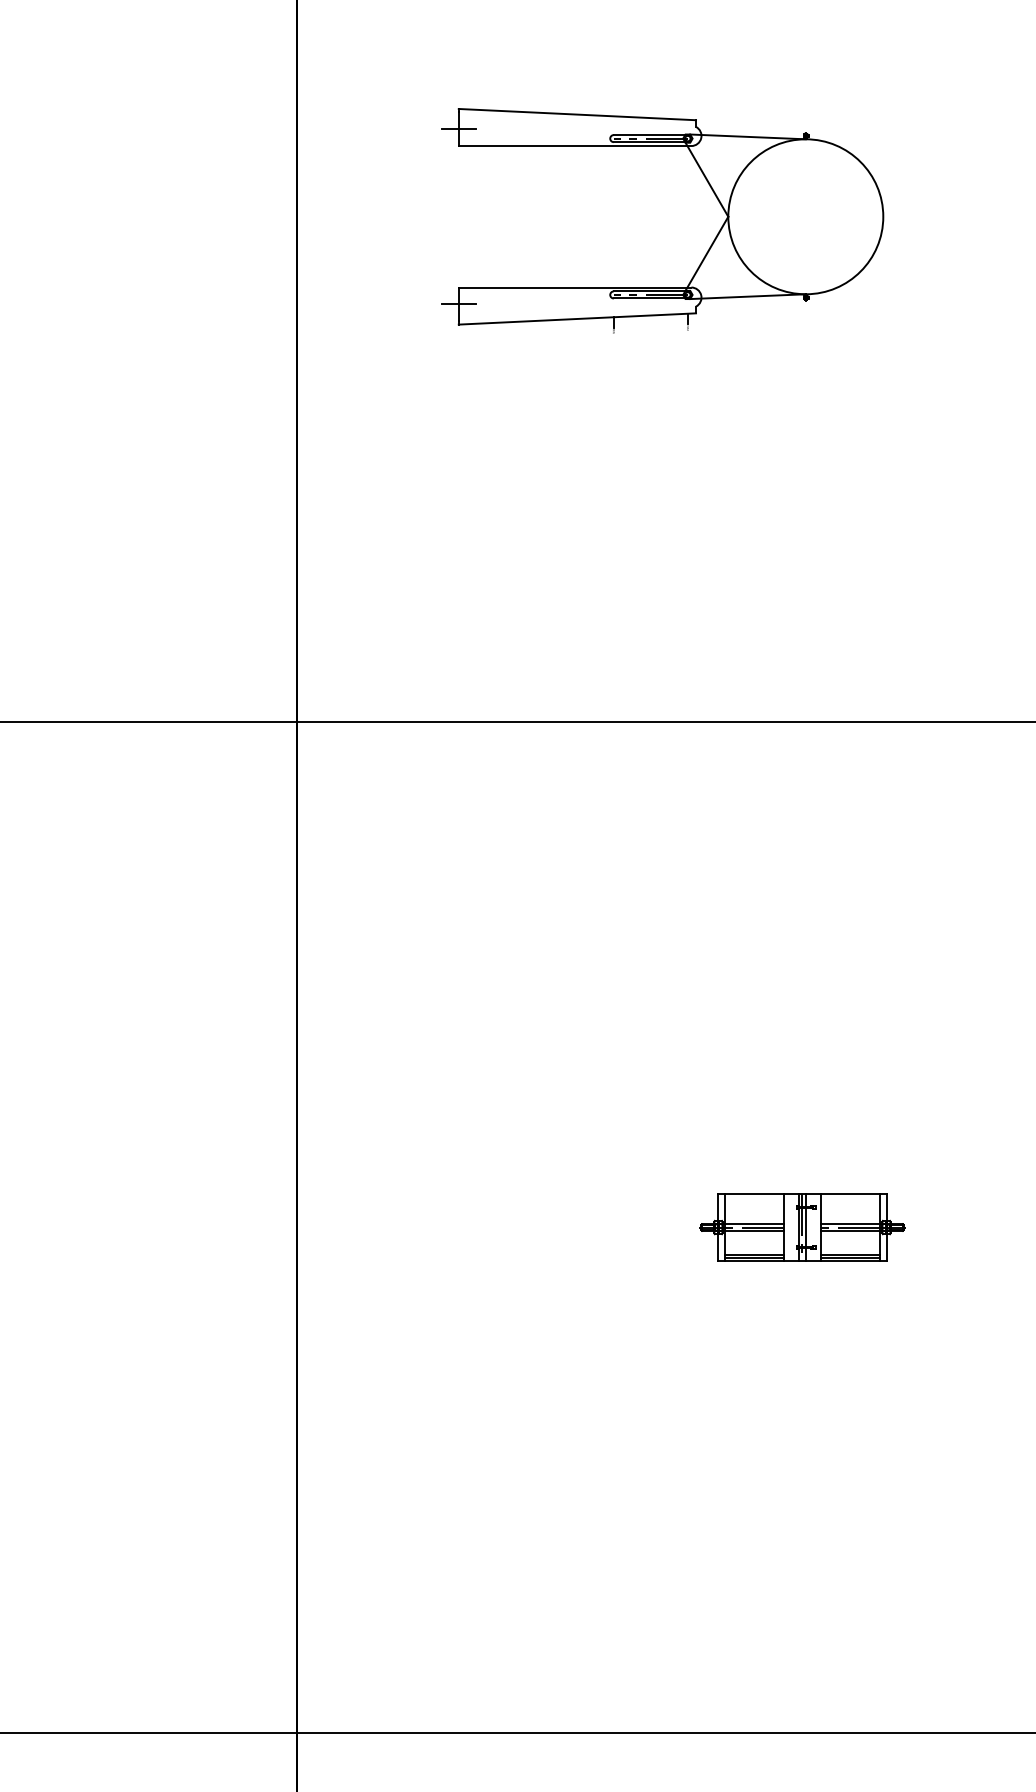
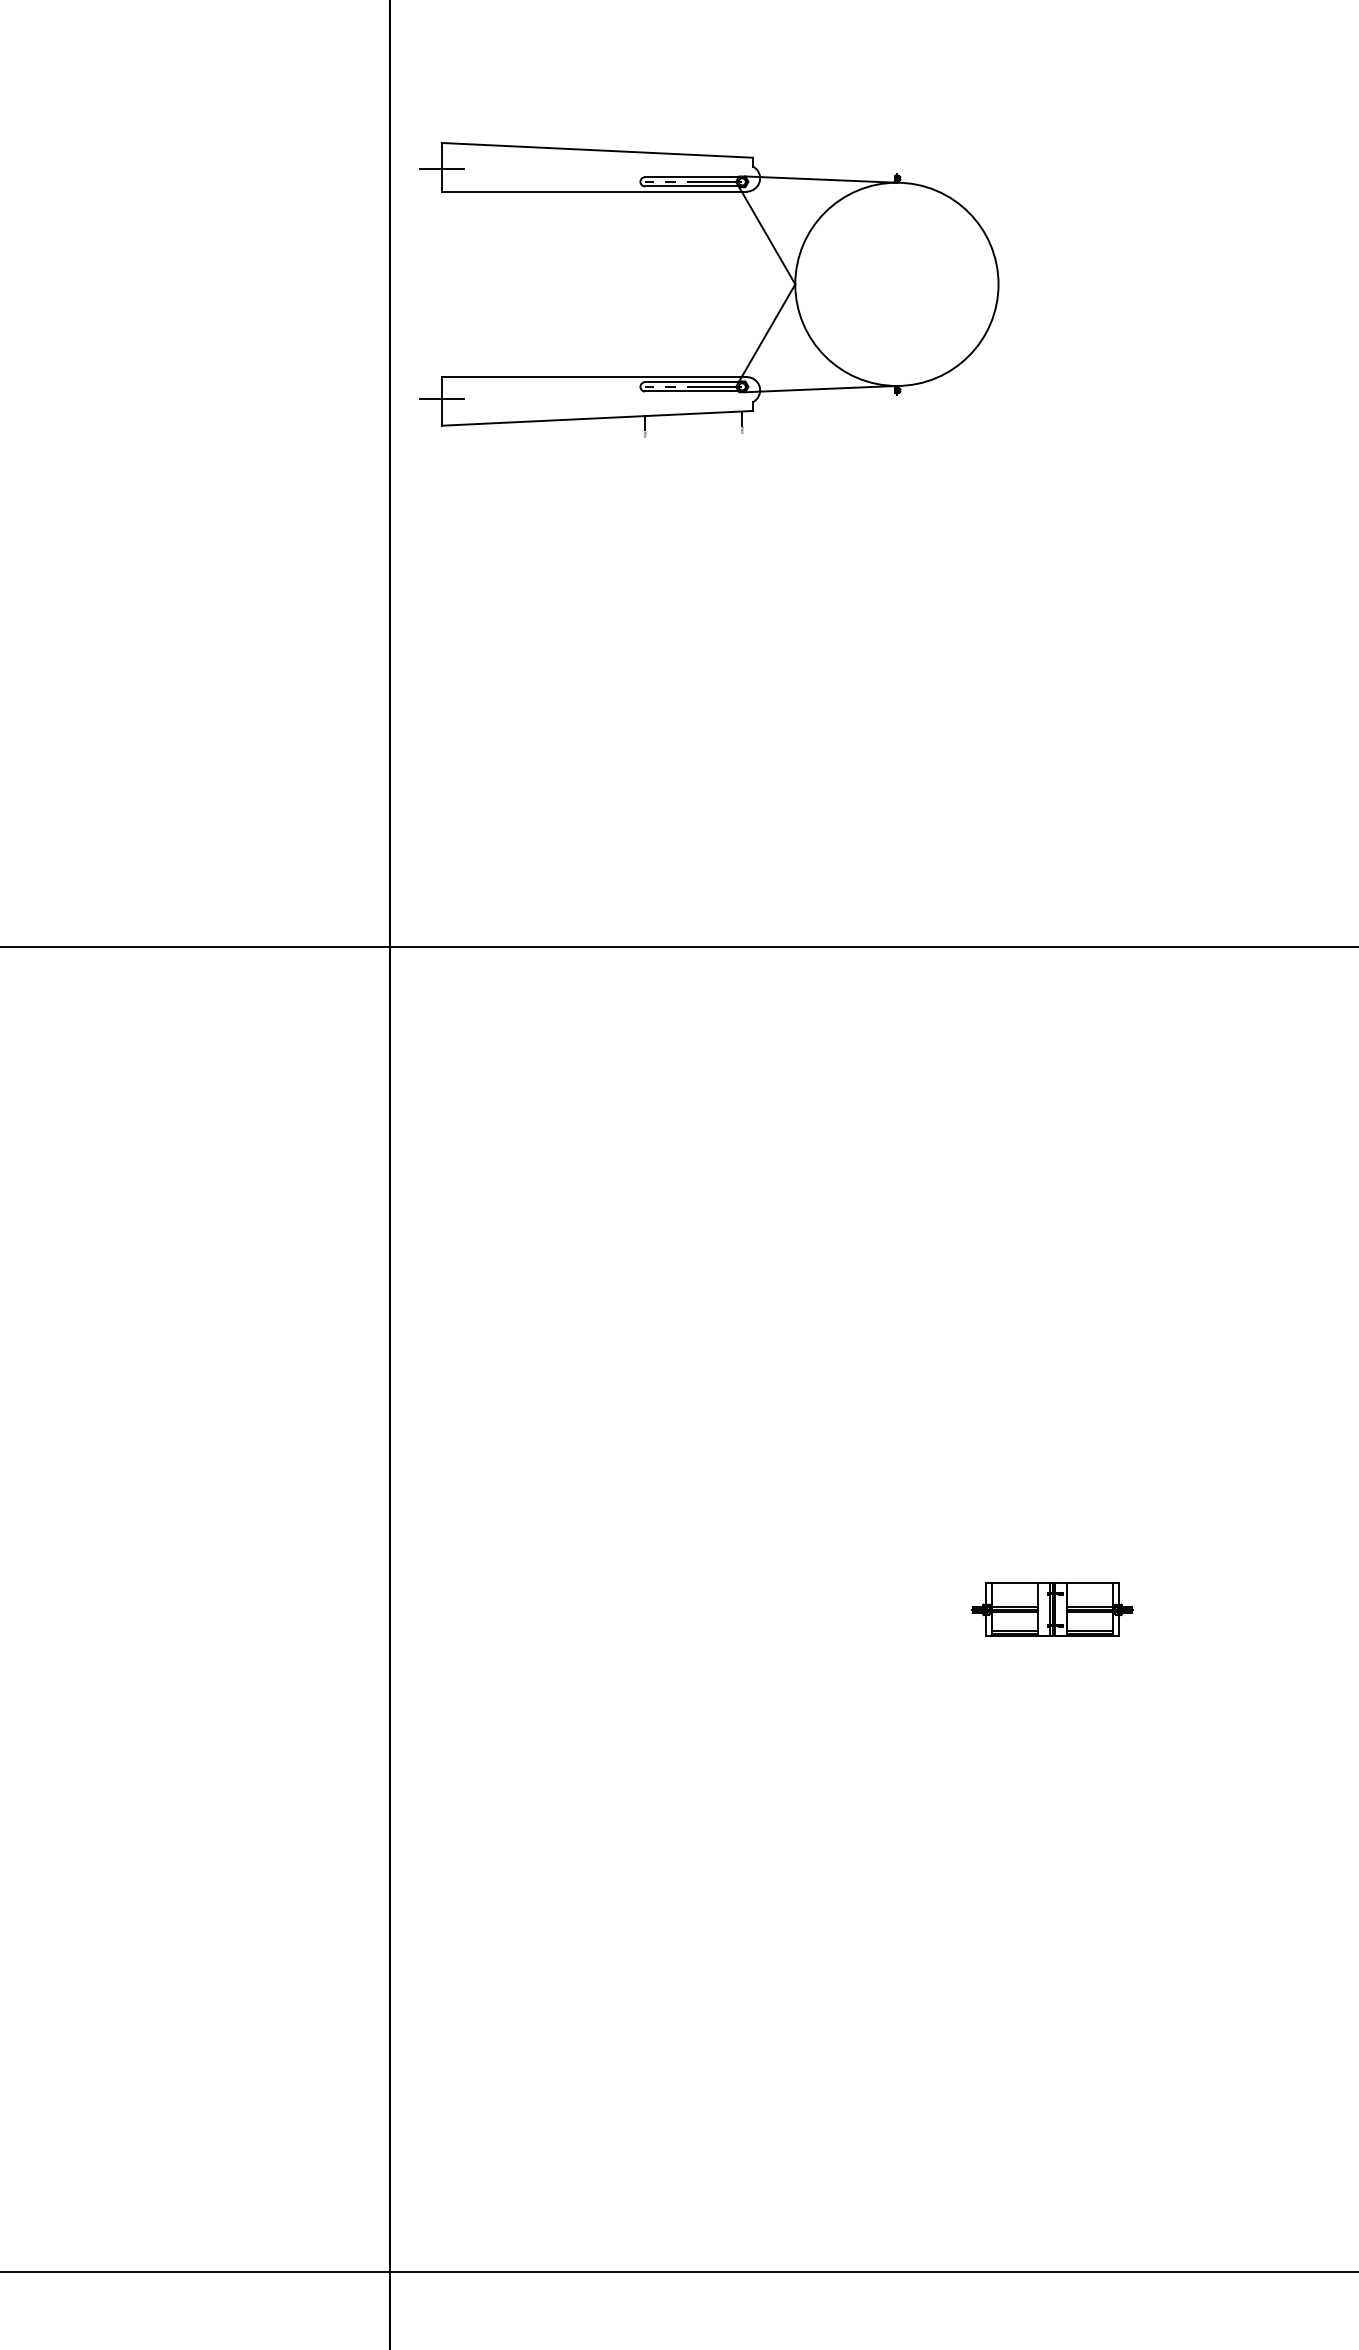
part: (708, 248) -> (769, 326), moved
part: (802, 1227) -> (1052, 1609), size x0.6

